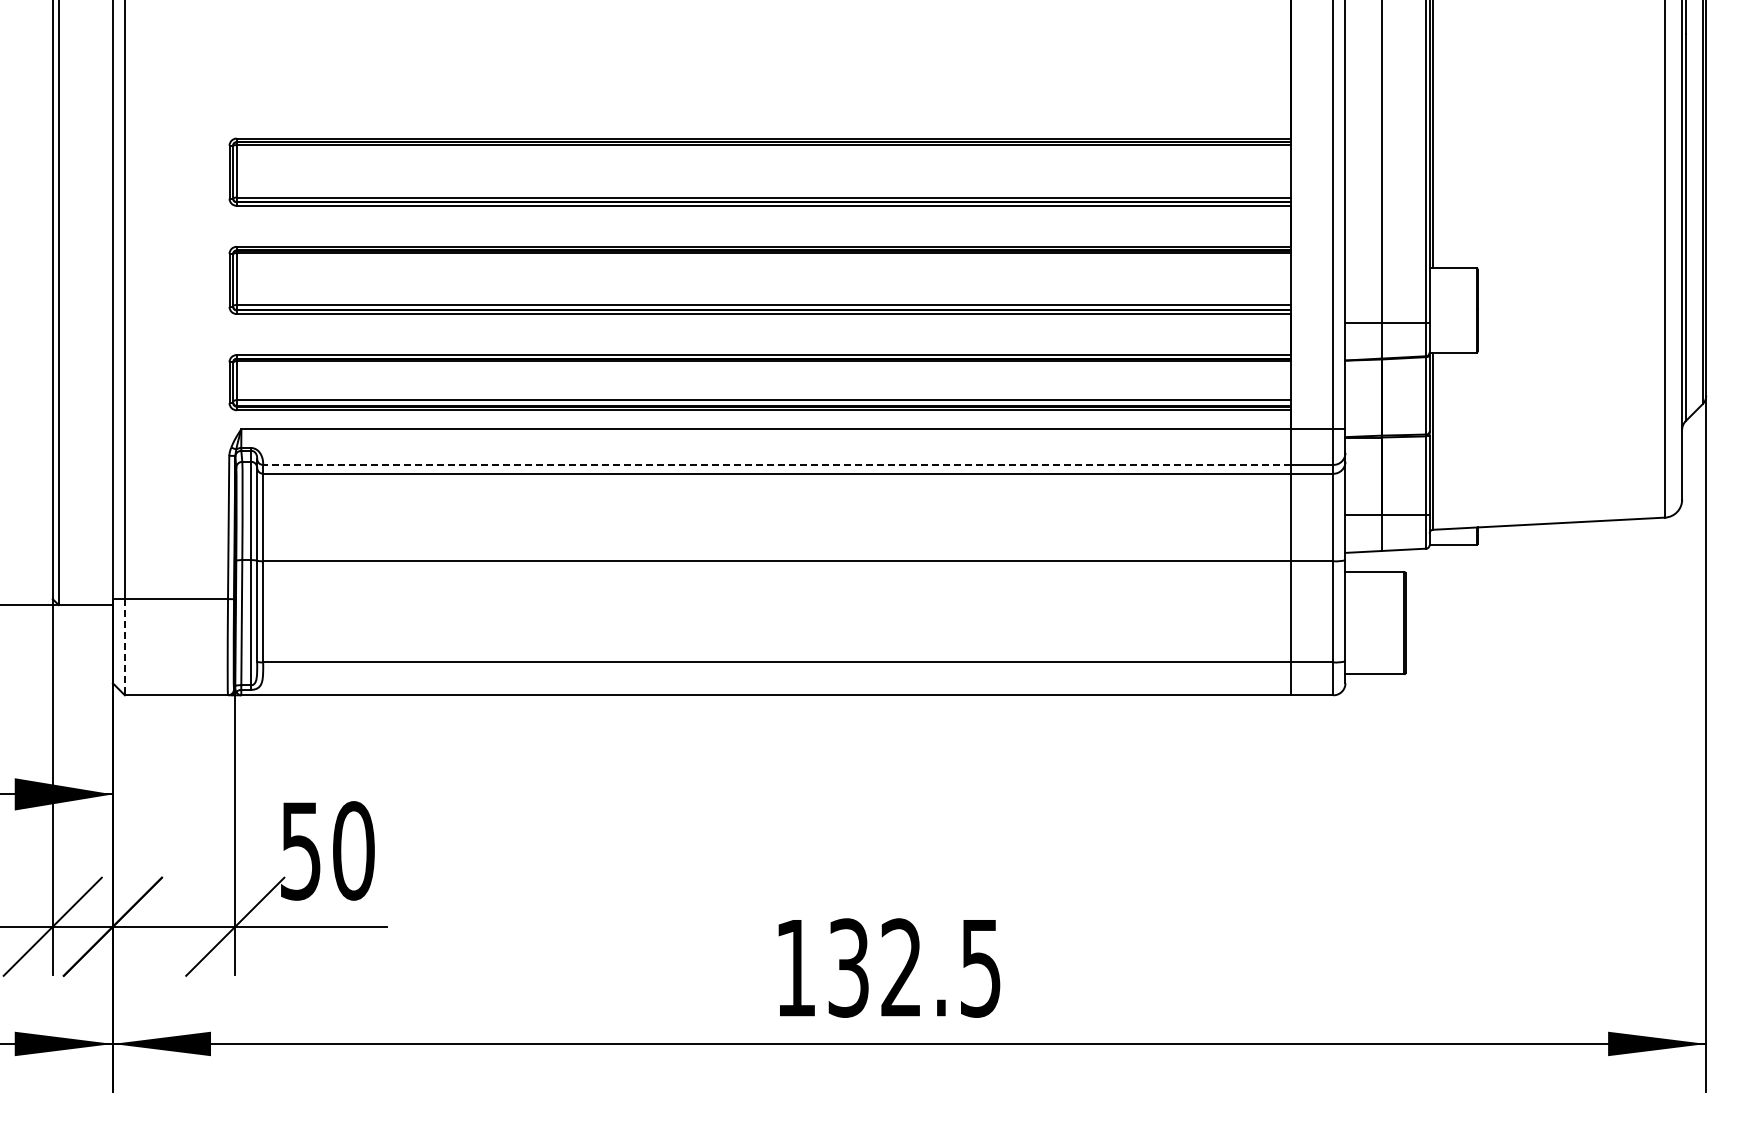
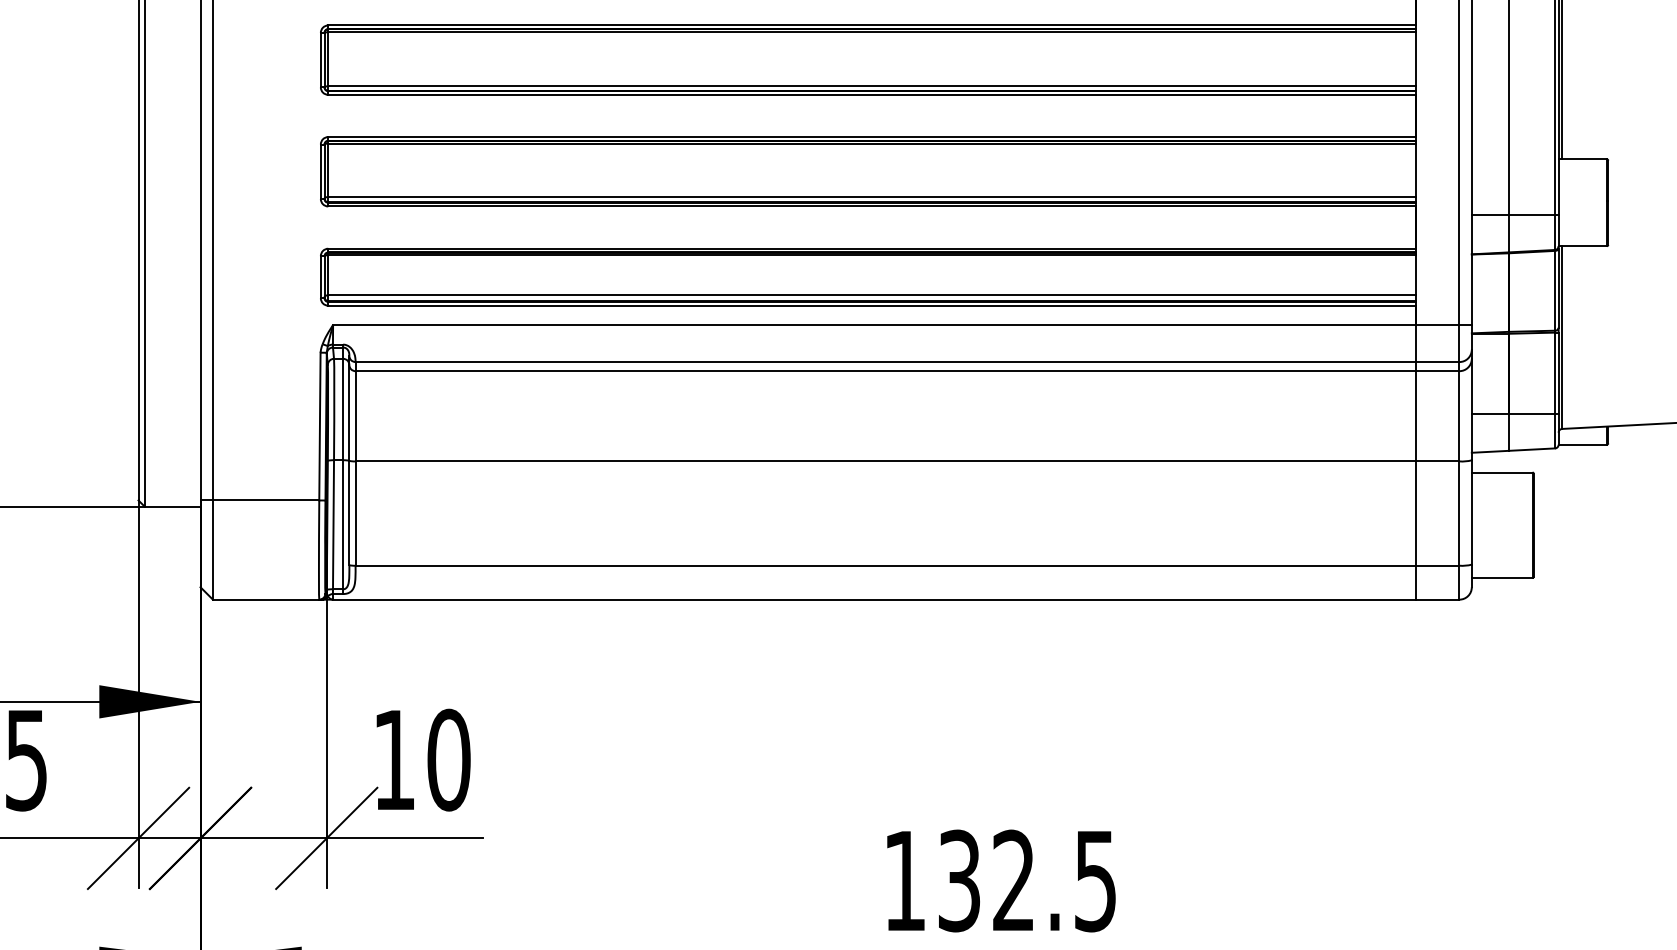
line: (776, 464) -> (884, 361), dashed -> solid
line: (124, 647) -> (212, 550), dashed -> solid
text: (300, 851) -> (394, 760), 50 -> 10

